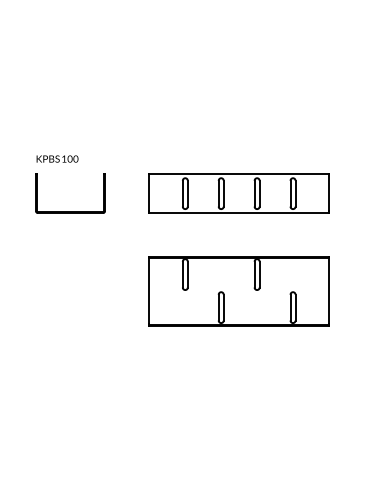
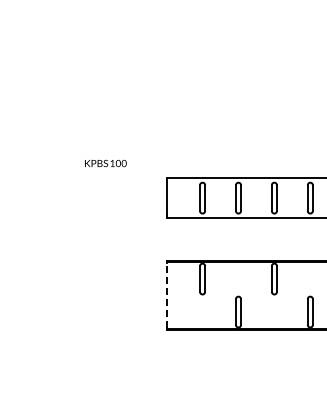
text: (57, 158) -> (105, 162), moved
part: (70, 211) -> (87, 215), removed
line: (149, 291) -> (166, 295), solid -> dashed

